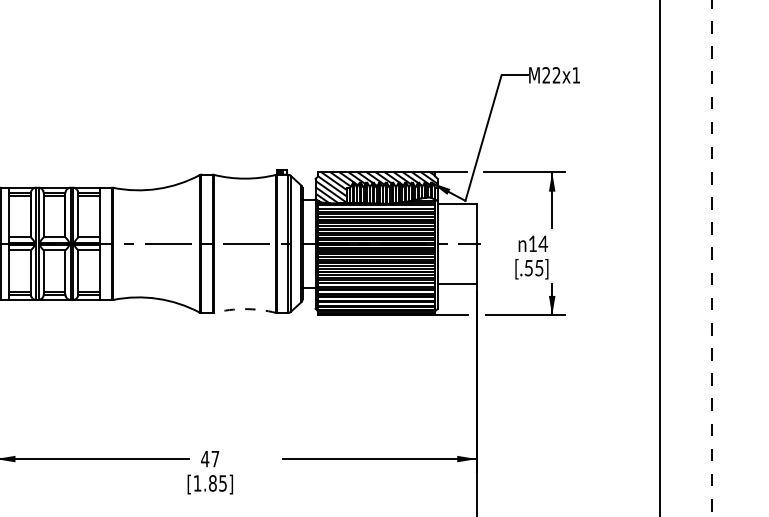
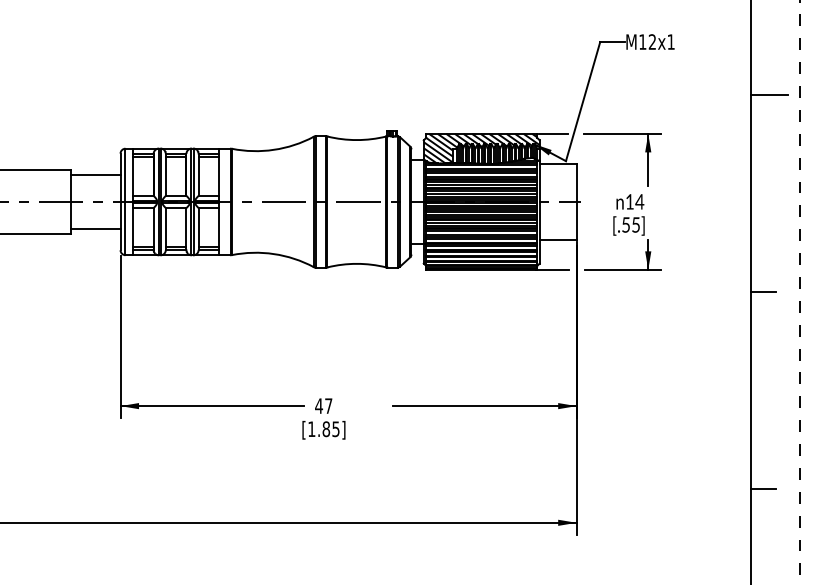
text: (546, 74) -> (642, 41), M22x1 -> M12x1
line: (678, 131) -> (768, 95), added
arc: (244, 308) -> (356, 263), dashed -> solid
line: (672, 339) -> (762, 292), added

